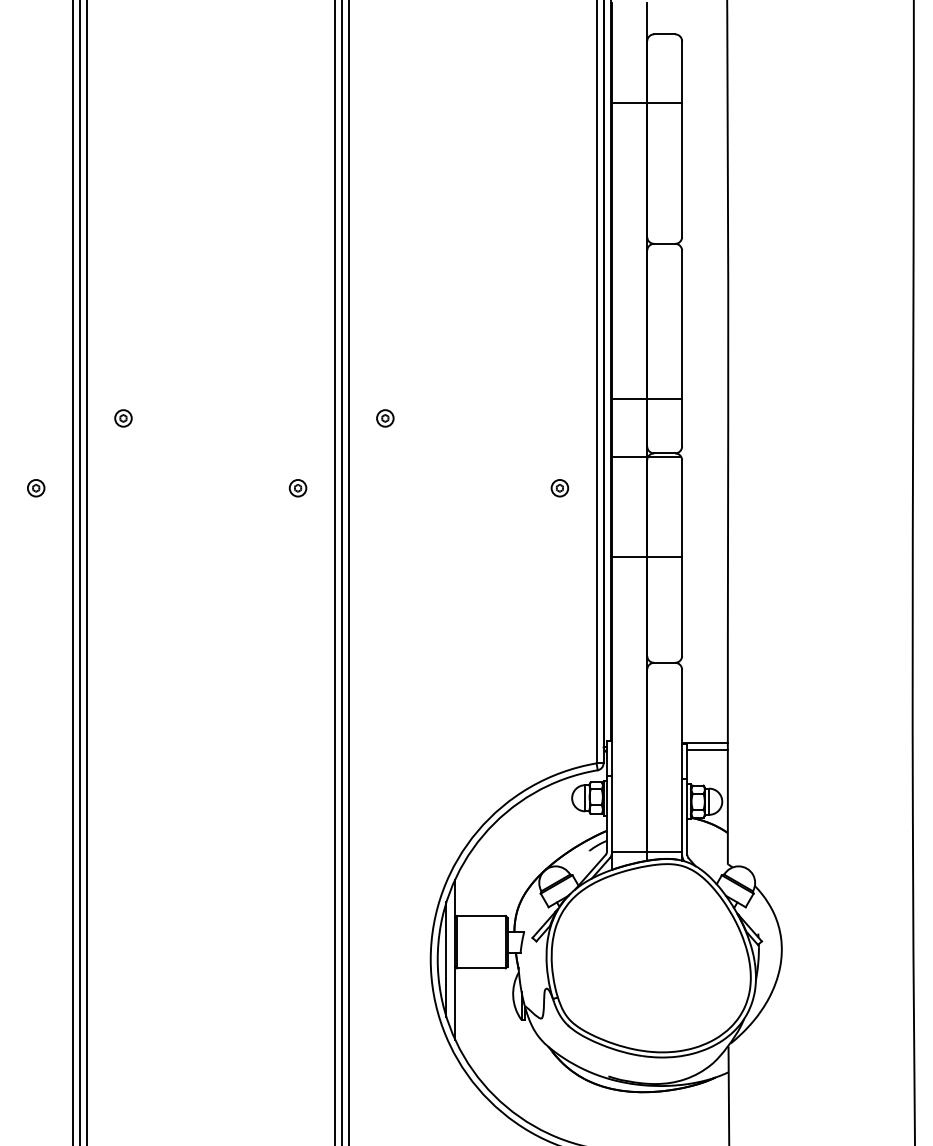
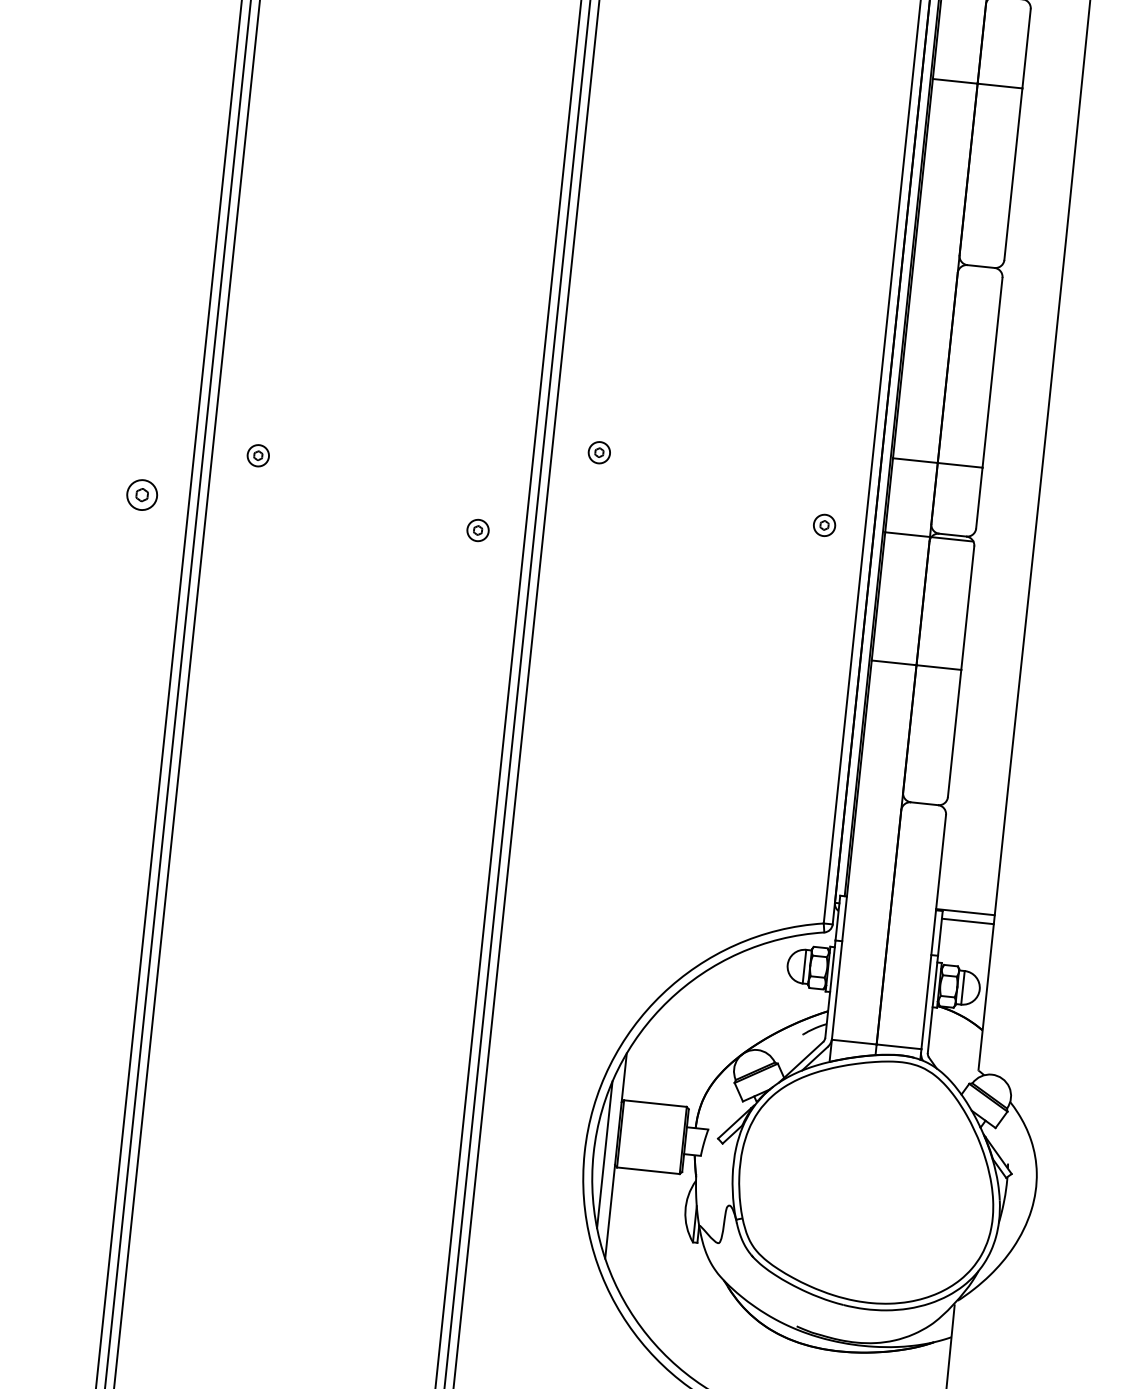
part: (123, 418) -> (258, 455), moved
part: (36, 488) -> (142, 495), size x1.4
part: (559, 488) -> (823, 525), moved

